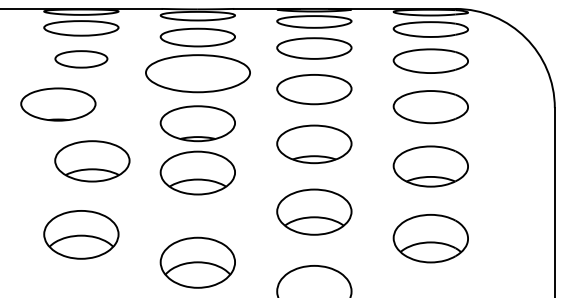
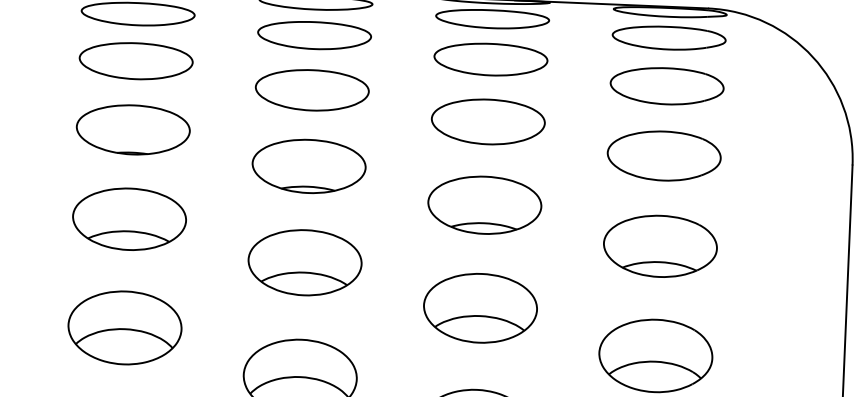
part: (81, 59) -> (136, 61), size x1.43
part: (197, 73) -> (311, 90), size x0.71
part: (58, 104) -> (133, 129), moved
part: (92, 161) -> (129, 219), moved
part: (197, 172) -> (304, 261), moved

